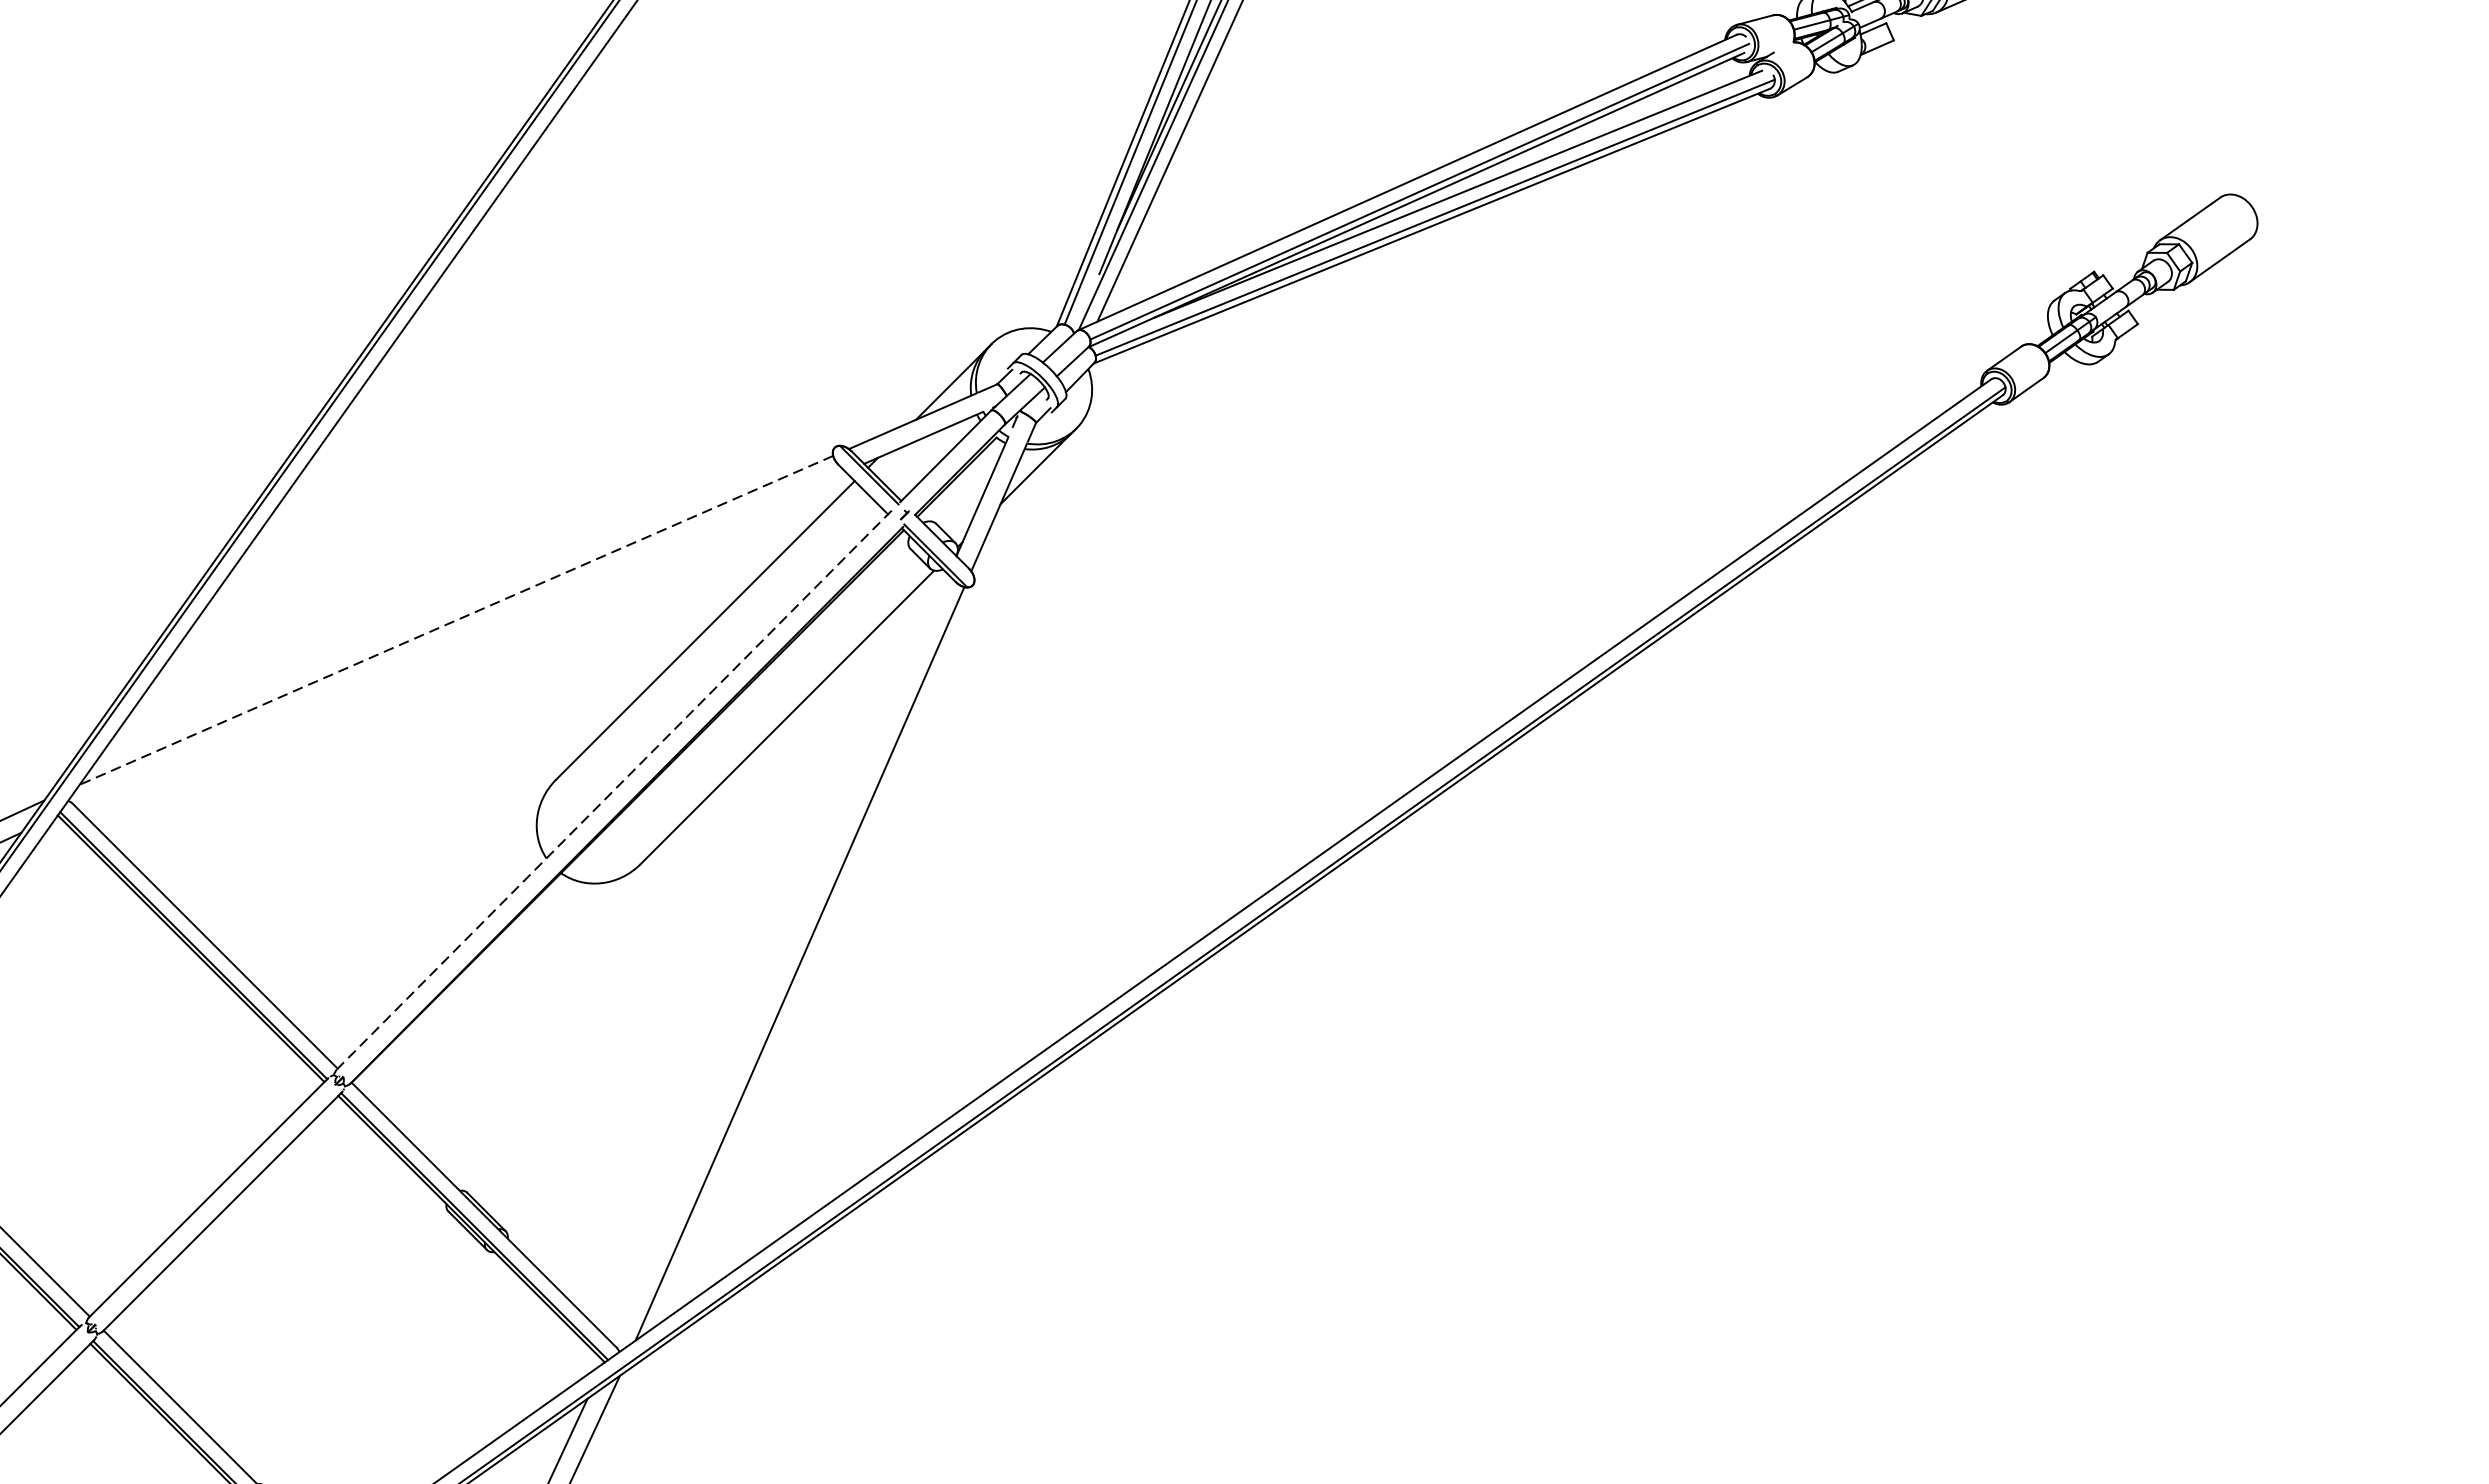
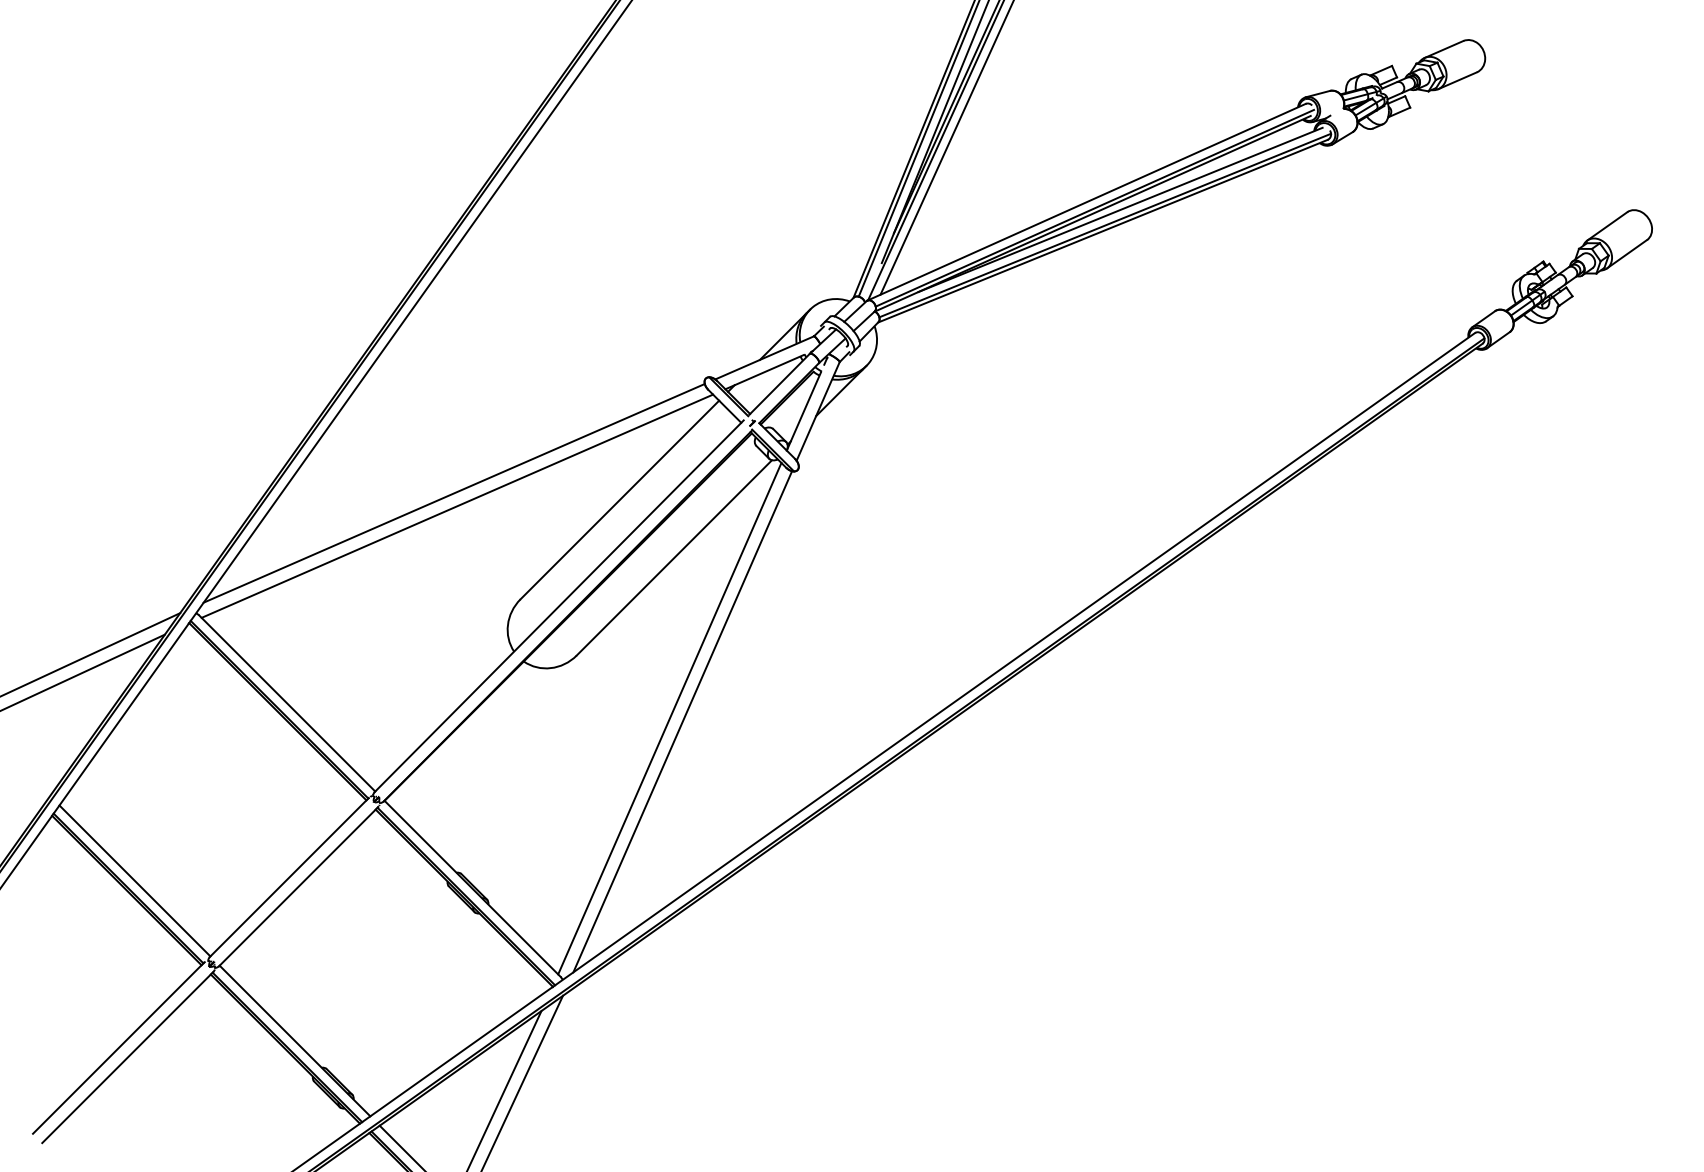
line: (455, 620) -> (453, 493), dashed -> solid
line: (461, 638) -> (457, 505), added
line: (614, 790) -> (559, 606), dashed -> solid
line: (780, 958) -> (669, 718), added

